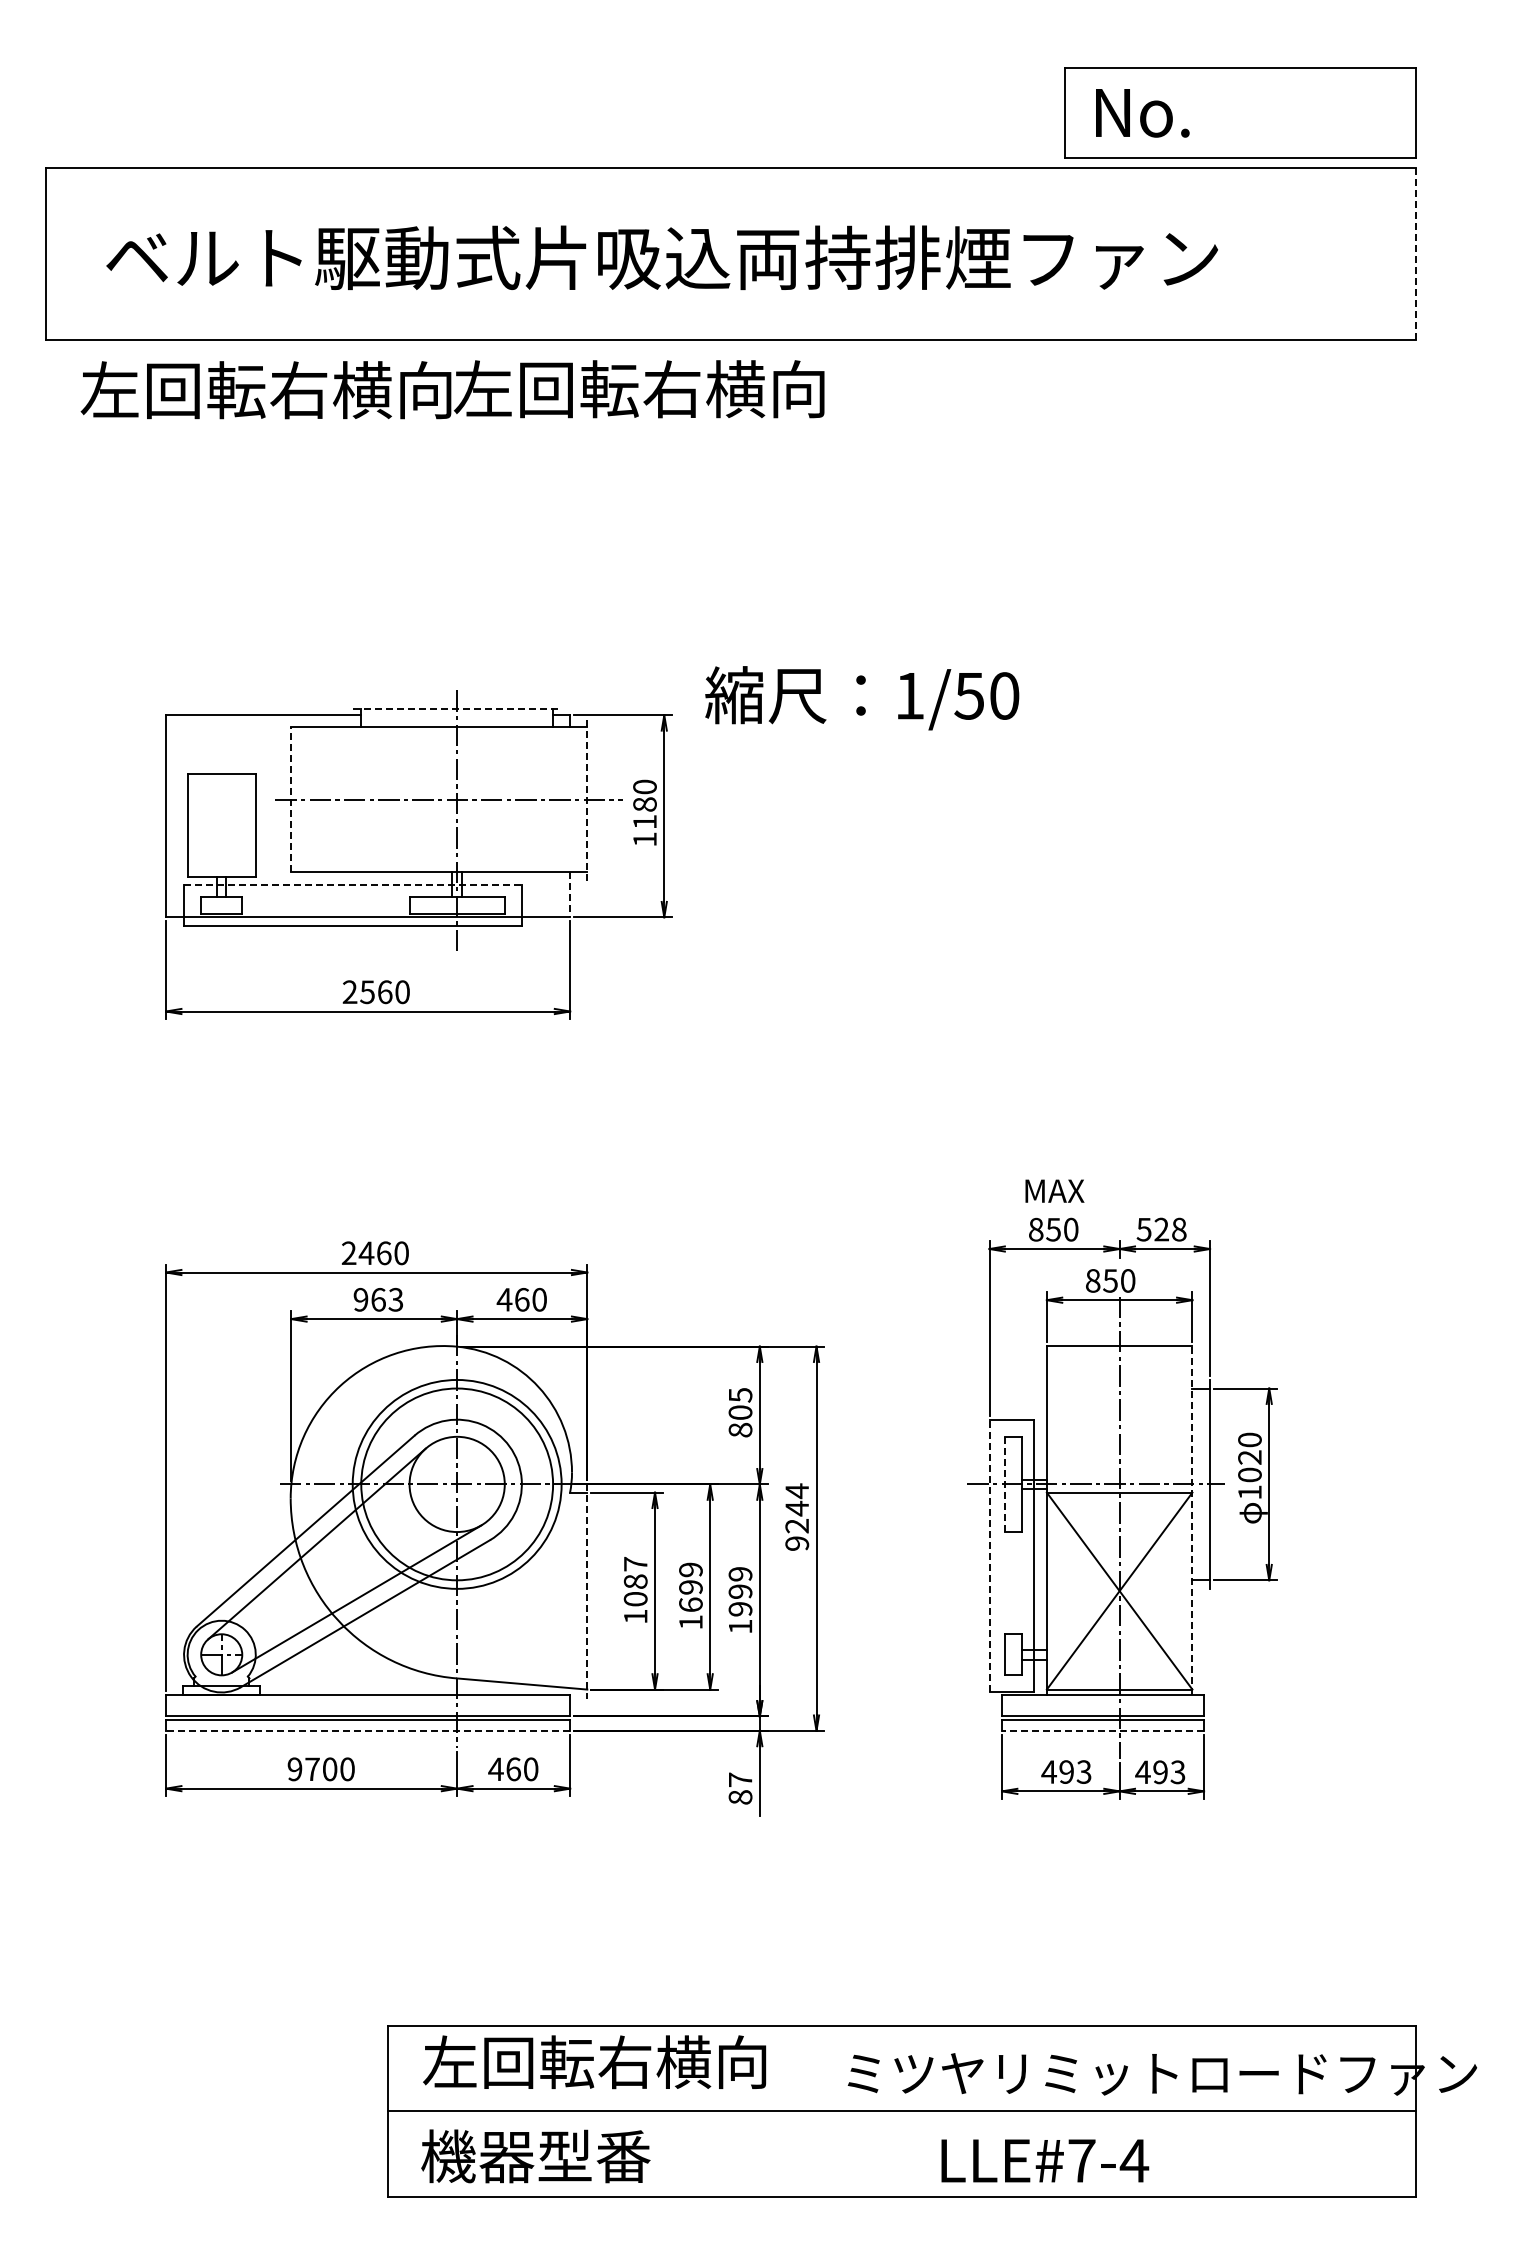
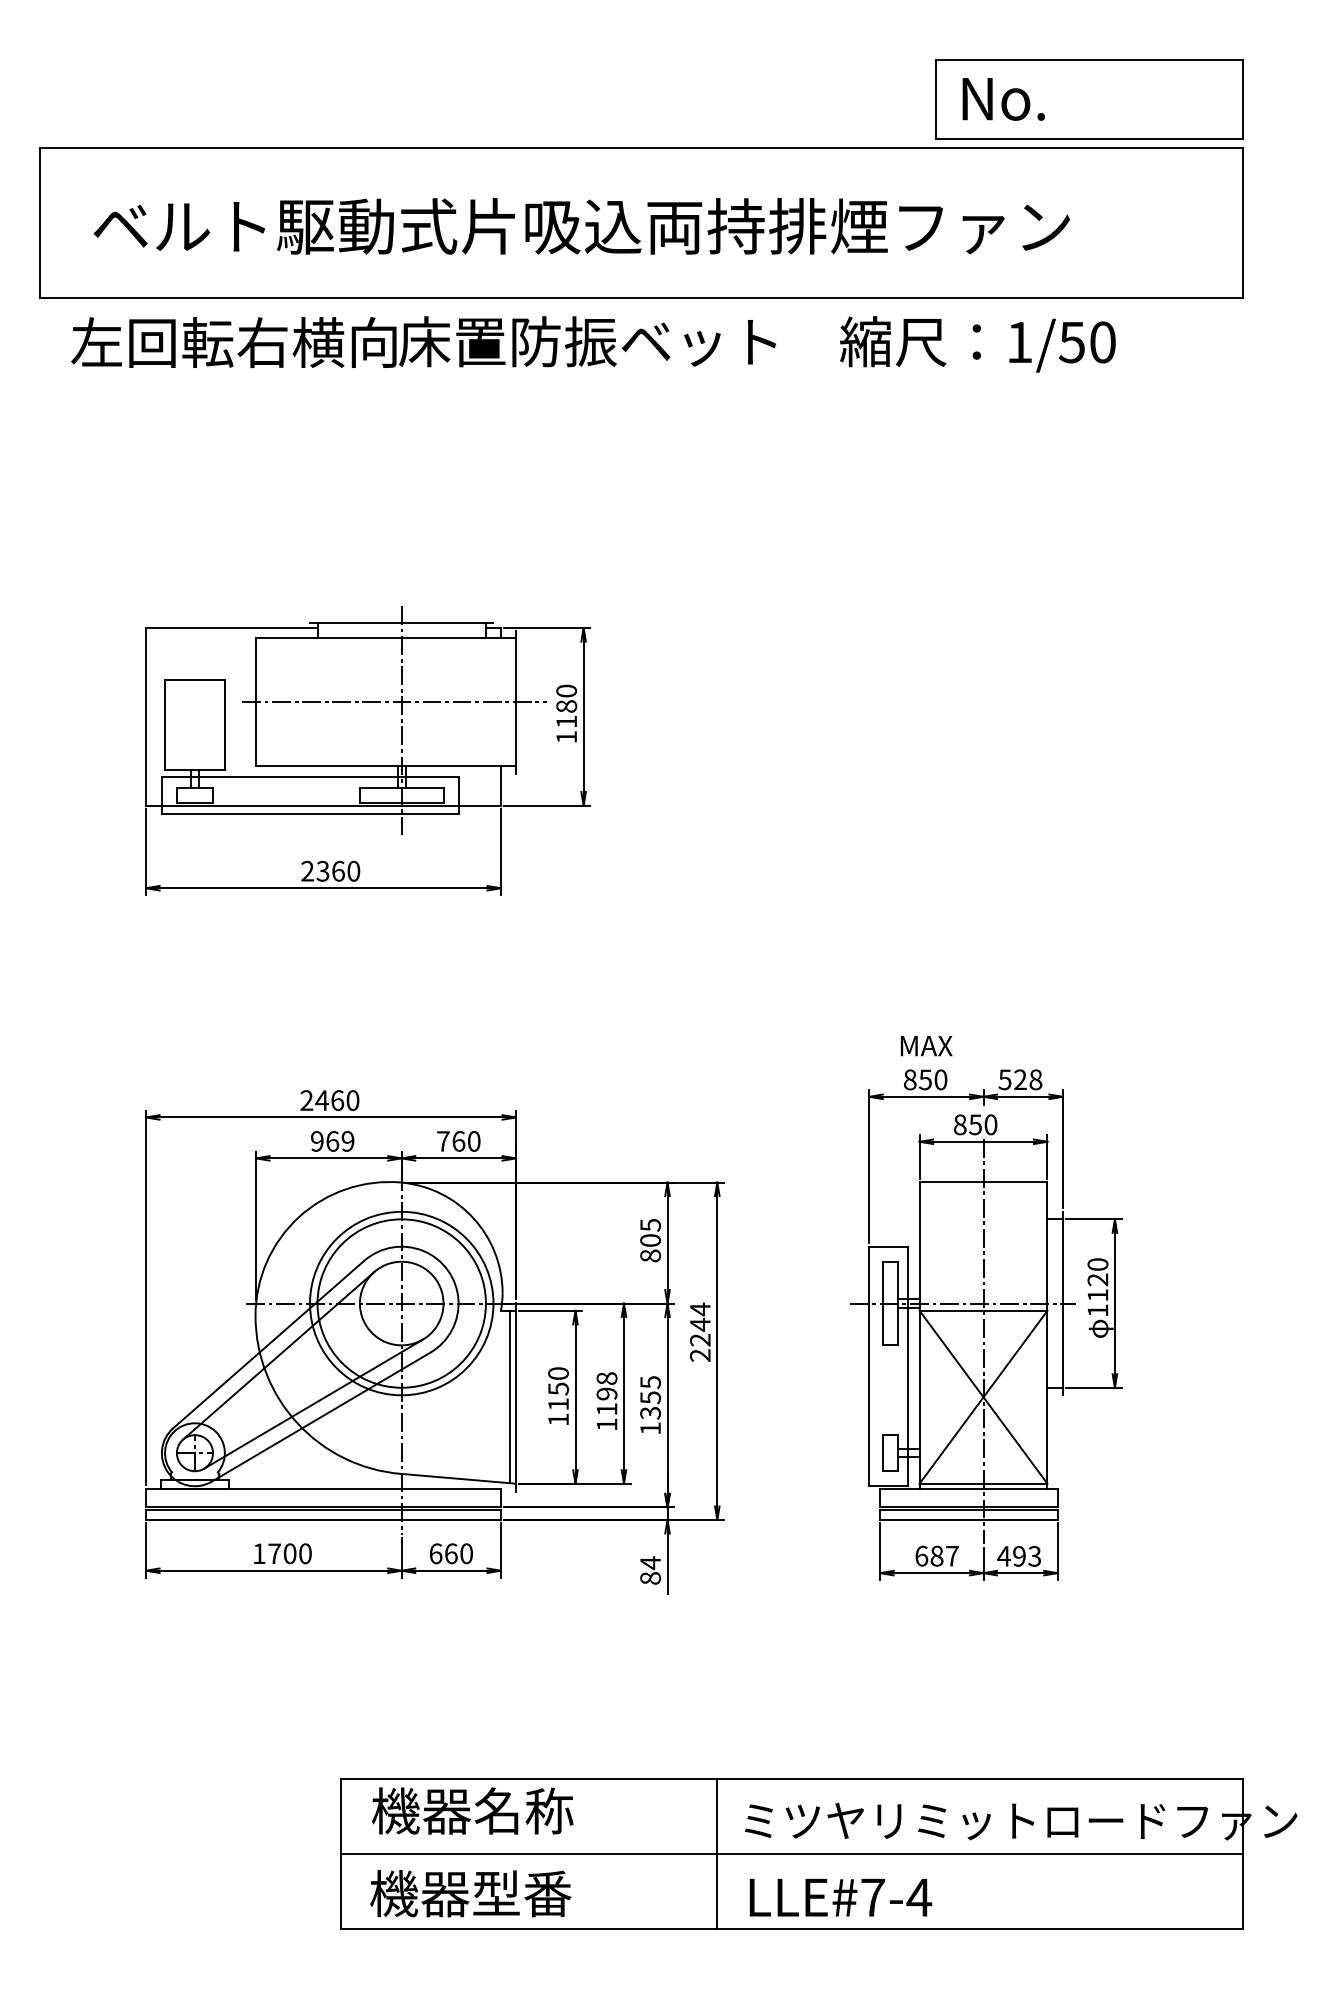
line: (1415, 253) -> (1243, 222), dashed -> solid
text: (668, 389) -> (587, 341), 左回転右横向 -> 床置防振ベット
text: (862, 698) -> (978, 344), moved
line: (457, 709) -> (402, 623), dashed -> solid
line: (290, 799) -> (255, 702), dashed -> solid
line: (587, 799) -> (516, 702), dashed -> solid
line: (352, 885) -> (309, 777), dashed -> solid
line: (570, 895) -> (501, 786), dashed -> solid
text: (367, 991) -> (322, 870), 2560 -> 2360
text: (395, 1299) -> (347, 1141), 963 -> 969
text: (504, 1299) -> (443, 1141), 460 -> 760
text: (1249, 1474) -> (1097, 1294), 1020 -> 1120
line: (1004, 1484) -> (882, 1303), dashed -> solid
line: (1192, 1520) -> (1047, 1335), dashed -> solid
text: (797, 1543) -> (700, 1355), 9244 -> 2244
line: (989, 1555) -> (869, 1365), dashed -> solid
text: (635, 1581) -> (558, 1388), 1087 -> 1150
text: (690, 1586) -> (606, 1393), 1699 -> 1198
line: (580, 1590) -> (510, 1396), added
line: (587, 1591) -> (516, 1397), dashed -> solid
text: (740, 1591) -> (650, 1397), 1999 -> 1355
line: (367, 1730) -> (322, 1519), dashed -> solid
line: (1102, 1730) -> (968, 1519), dashed -> solid
text: (294, 1769) -> (258, 1553), 9700 -> 1700
text: (495, 1769) -> (435, 1553), 460 -> 660
text: (1066, 1771) -> (936, 1555), 493 -> 687
text: (740, 1779) -> (650, 1562), 87 -> 84
text: (594, 2062) -> (522, 1811), 左回転右横向 -> 機器名称
line: (816, 2111) -> (717, 1854), added
text: (1045, 2160) -> (841, 1897), moved

